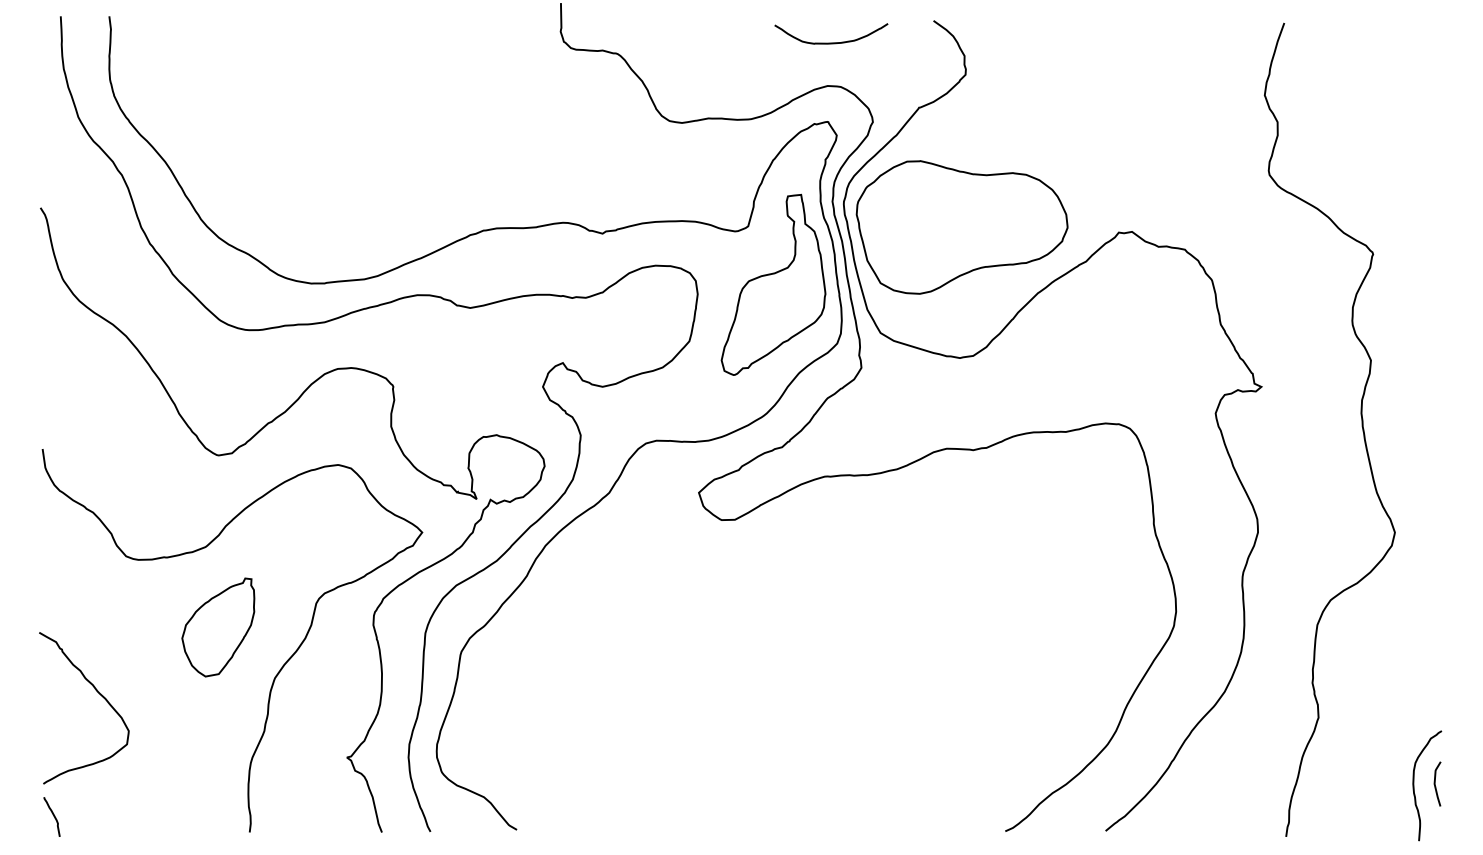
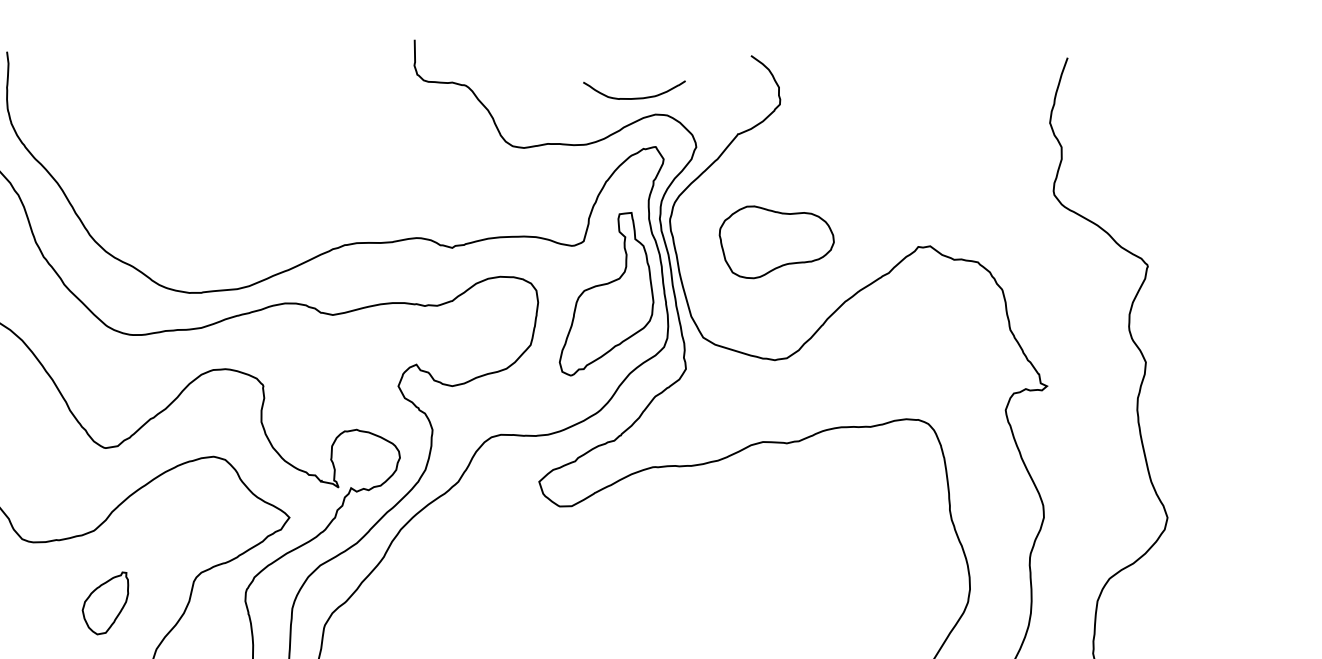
curve: (831, 42) -> (634, 97), moved
part: (961, 227) -> (776, 242), size x0.6
part: (218, 627) -> (105, 603), size x0.7

